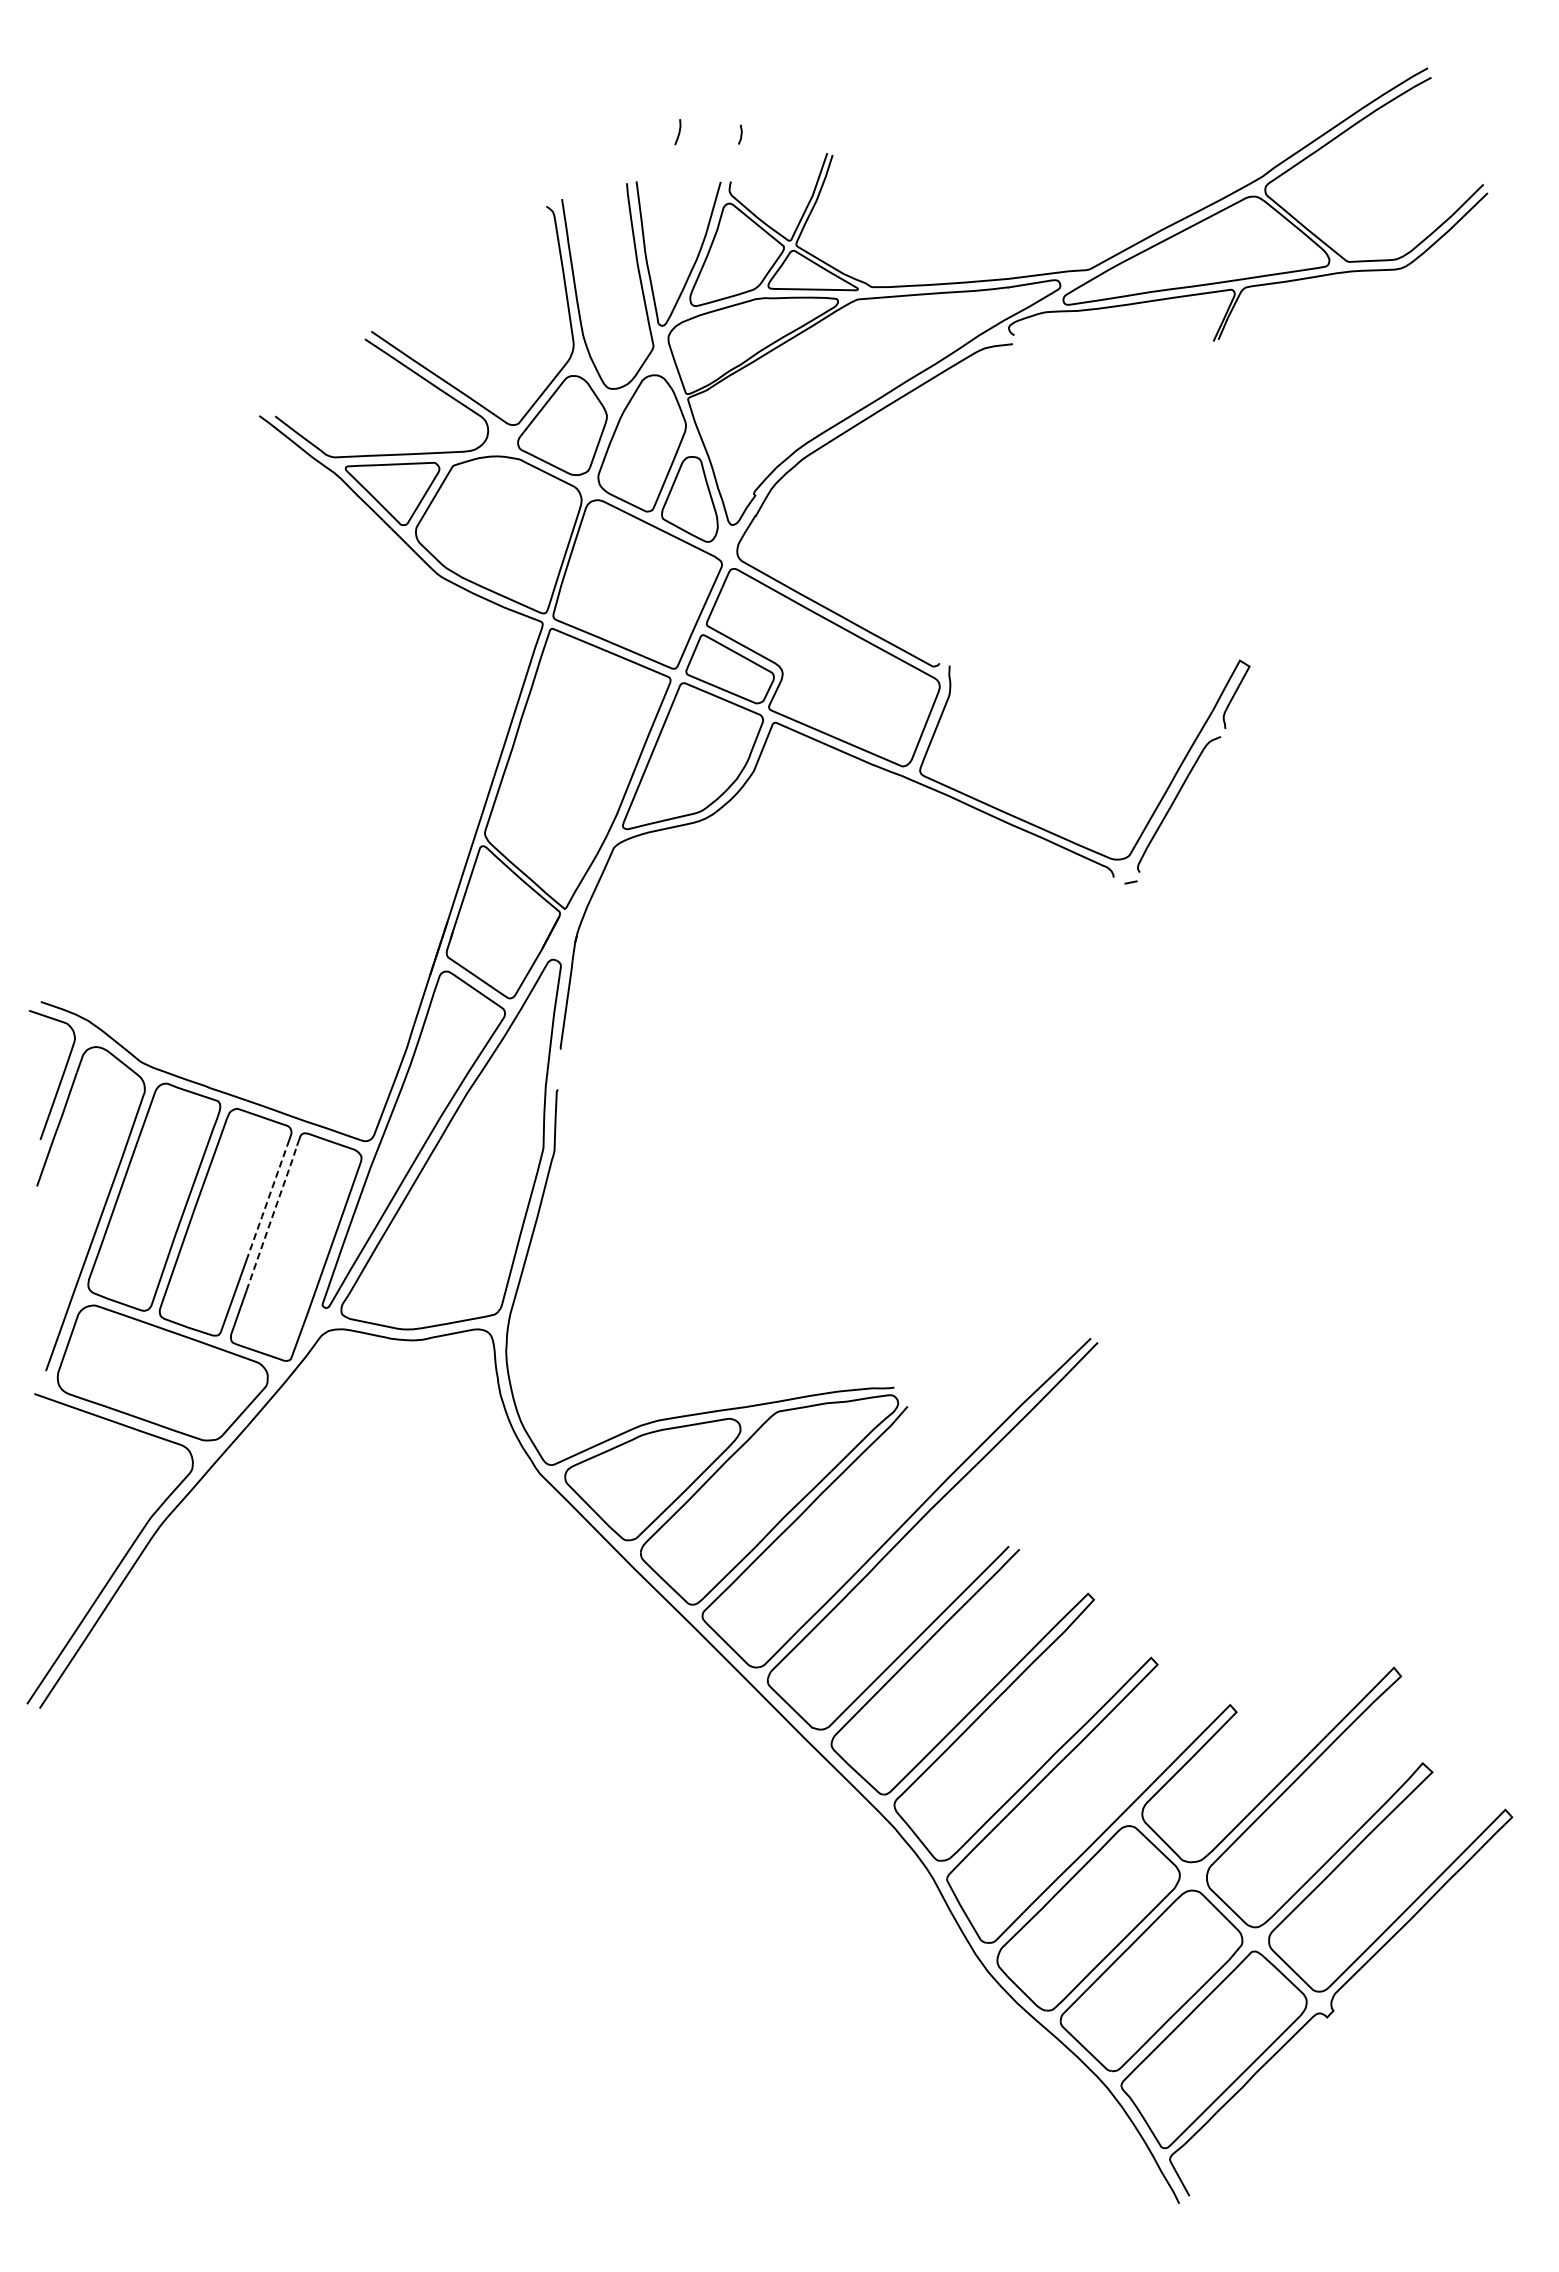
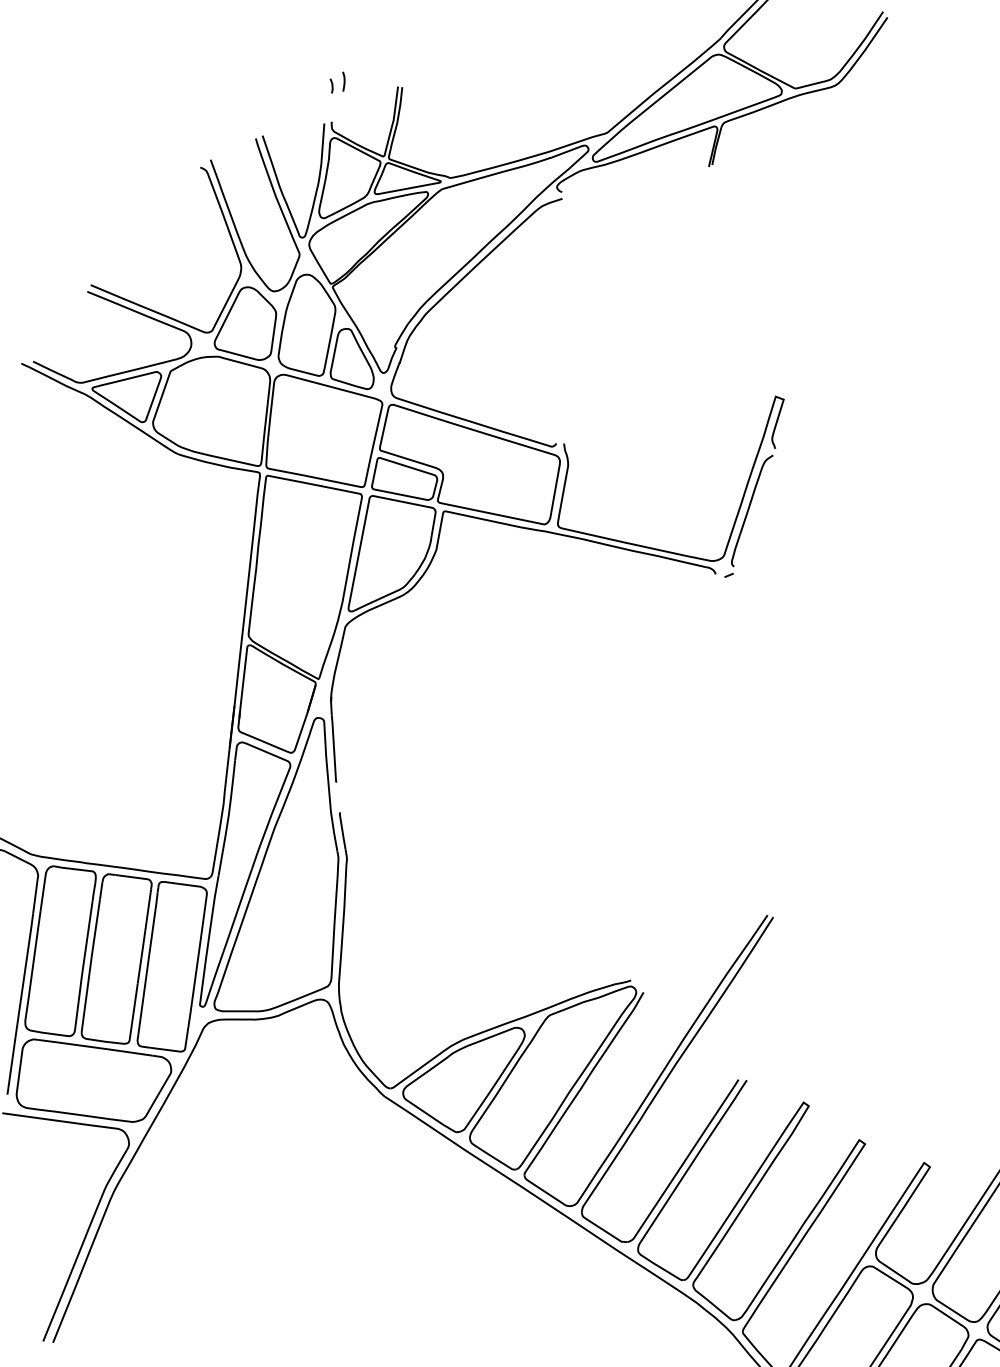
curve: (678, 132) -> (343, 81), moved
line: (267, 1200) -> (144, 936), dashed -> solid
line: (272, 1217) -> (150, 948), dashed -> solid

